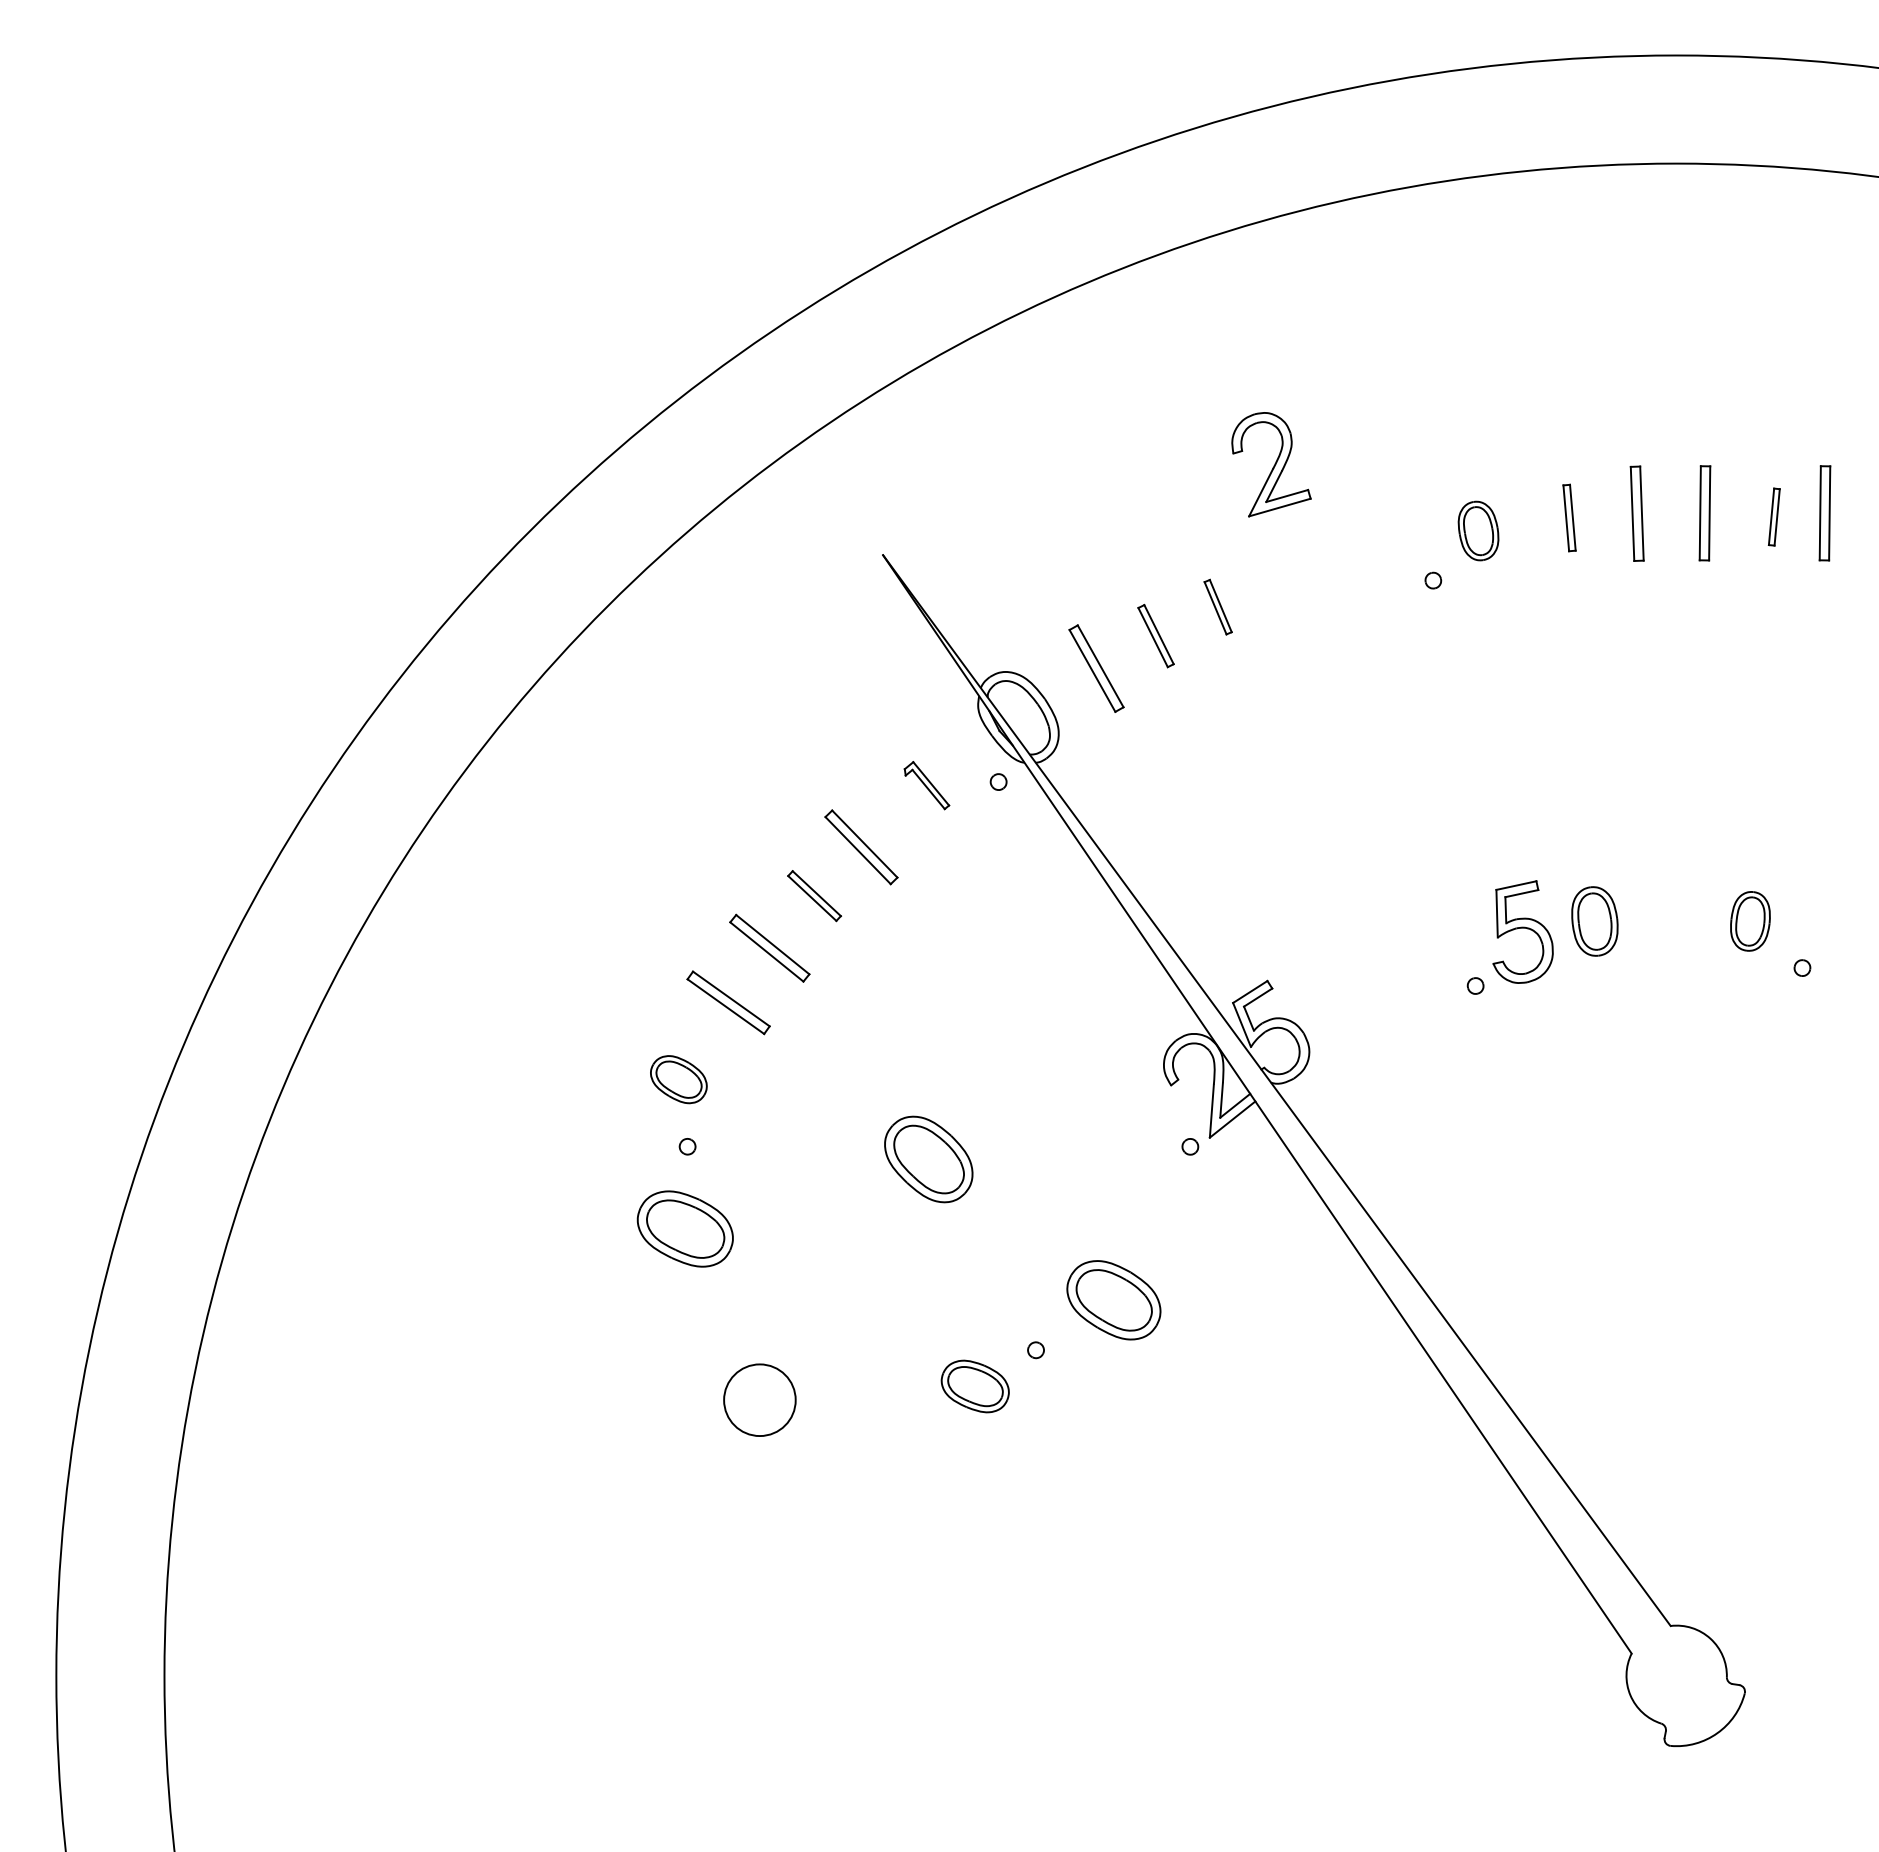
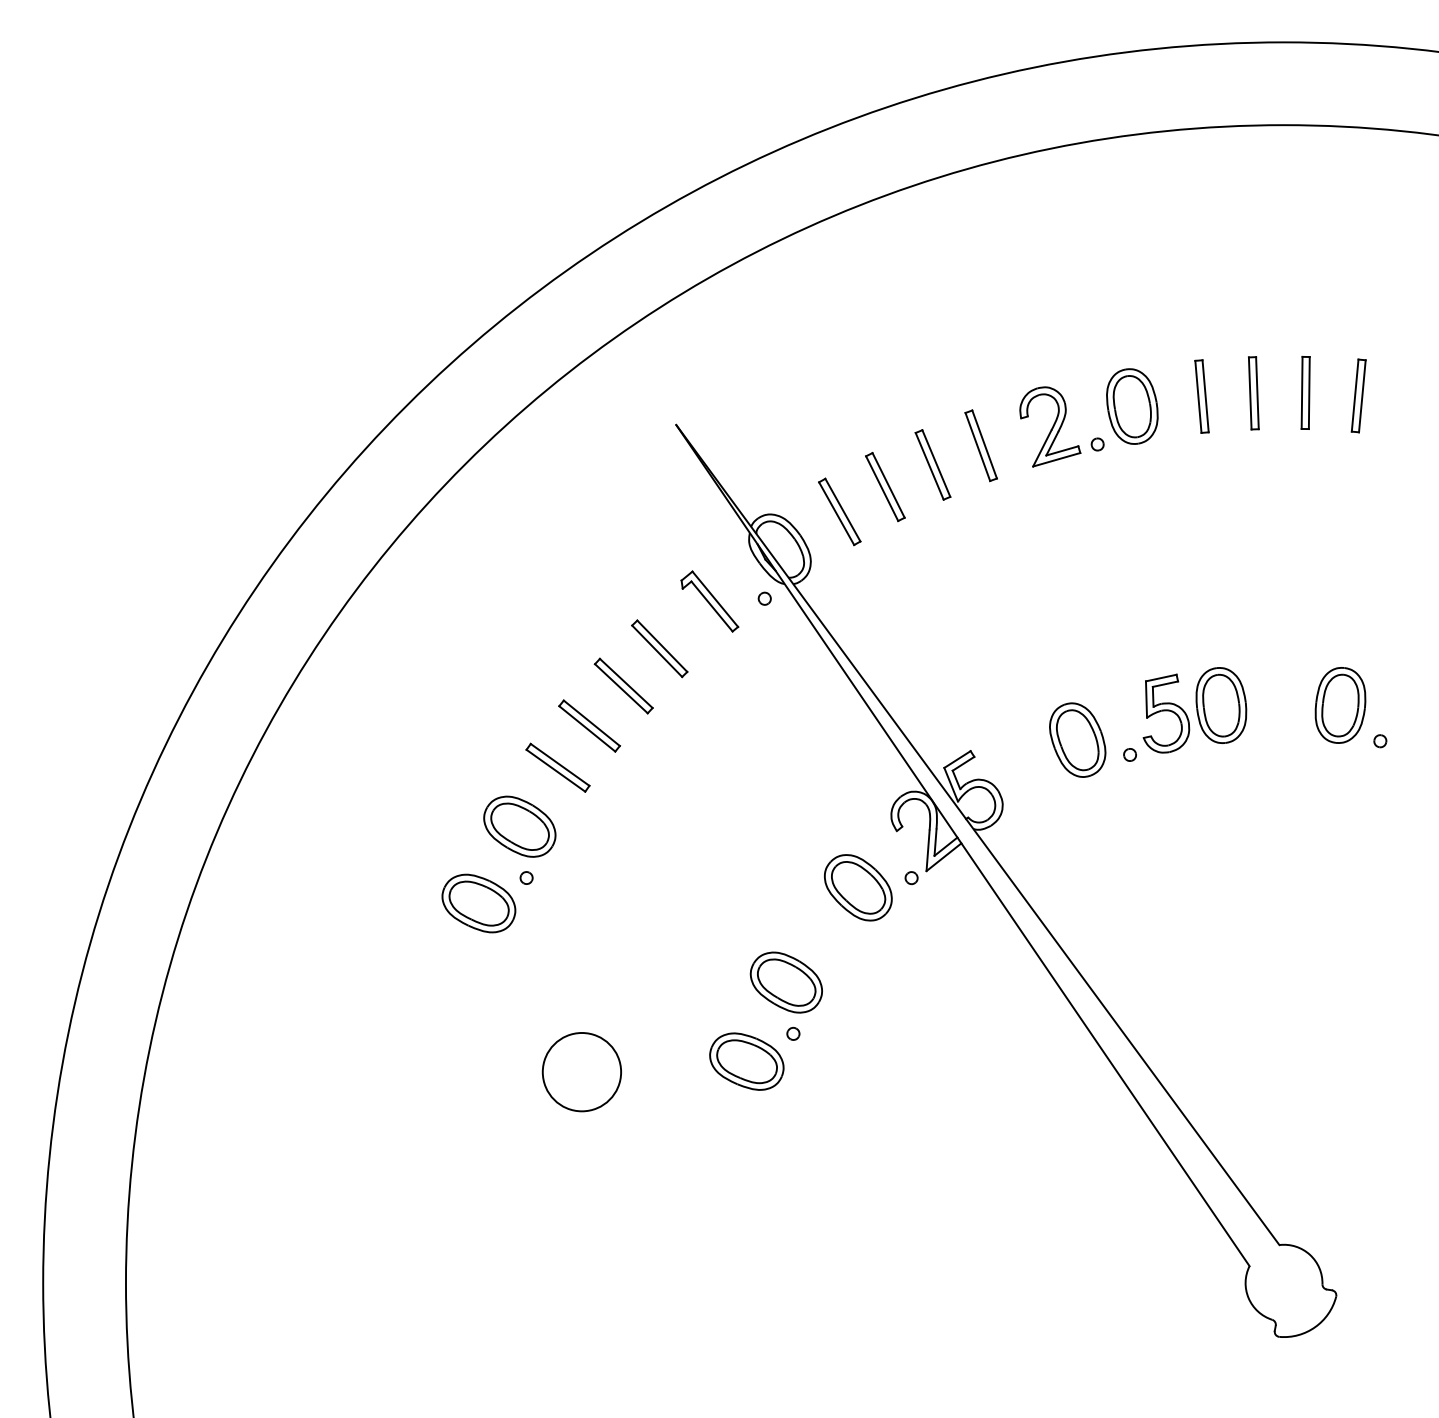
part: (1271, 464) -> (1050, 426), moved
part: (1824, 513) -> (1397, 393), removed
part: (1774, 516) -> (1358, 395), size x1.67
part: (1569, 517) -> (1201, 396), size x1.43
part: (1478, 530) -> (1132, 406), size x1.67
part: (1280, 582) -> (980, 445), added
part: (1217, 606) -> (932, 464), size x1.67
part: (1155, 635) -> (884, 486), size x1.43
part: (926, 785) -> (709, 601), size x1.67
part: (814, 895) -> (623, 685), size x1.43
part: (1594, 921) -> (1221, 705), size x1.43
part: (1750, 921) -> (1340, 705), size x1.67
part: (1407, 966) -> (1077, 740), added
part: (678, 1079) -> (519, 826), size x1.67
part: (928, 1159) -> (858, 887), moved
part: (684, 1228) -> (478, 903), moved
part: (1113, 1300) -> (786, 982), moved
part: (975, 1386) -> (747, 1061), size x1.43
circle: (759, 1400) -> (581, 1072), size x1.43

